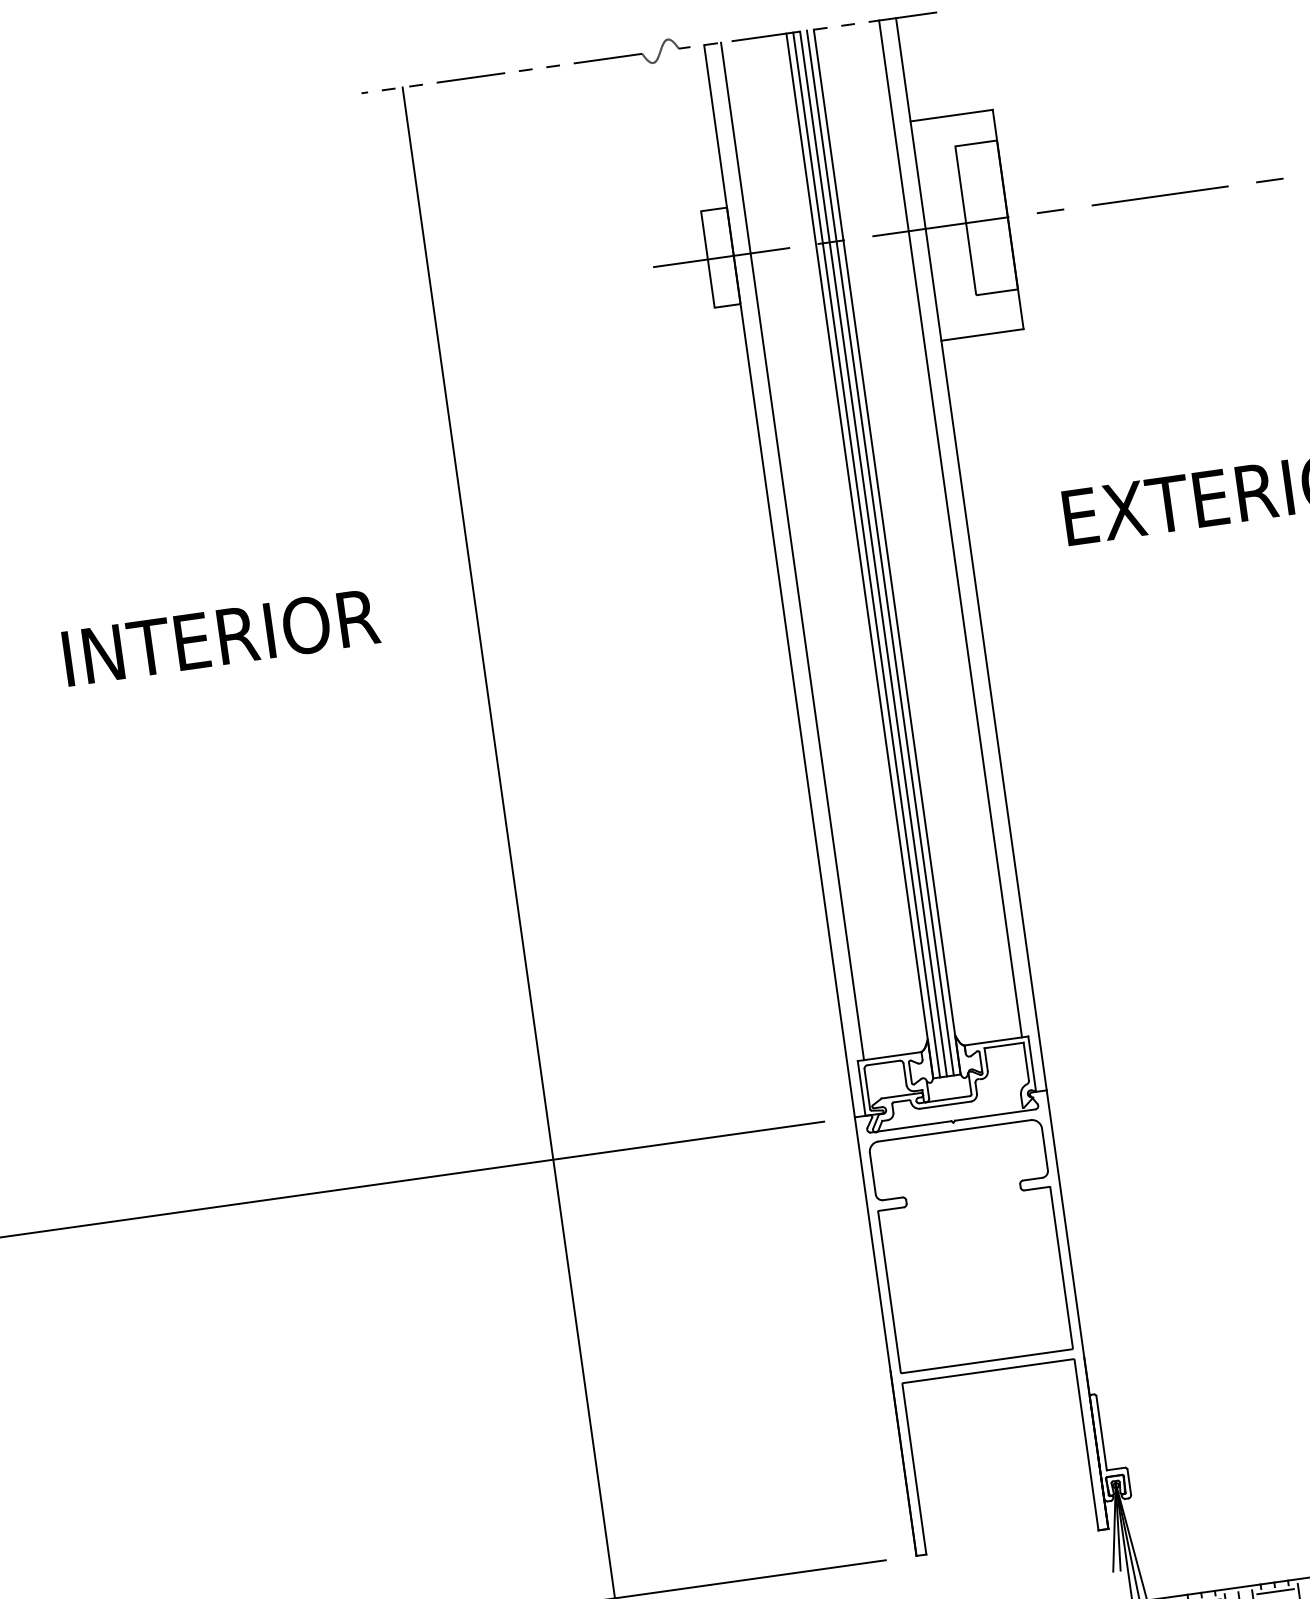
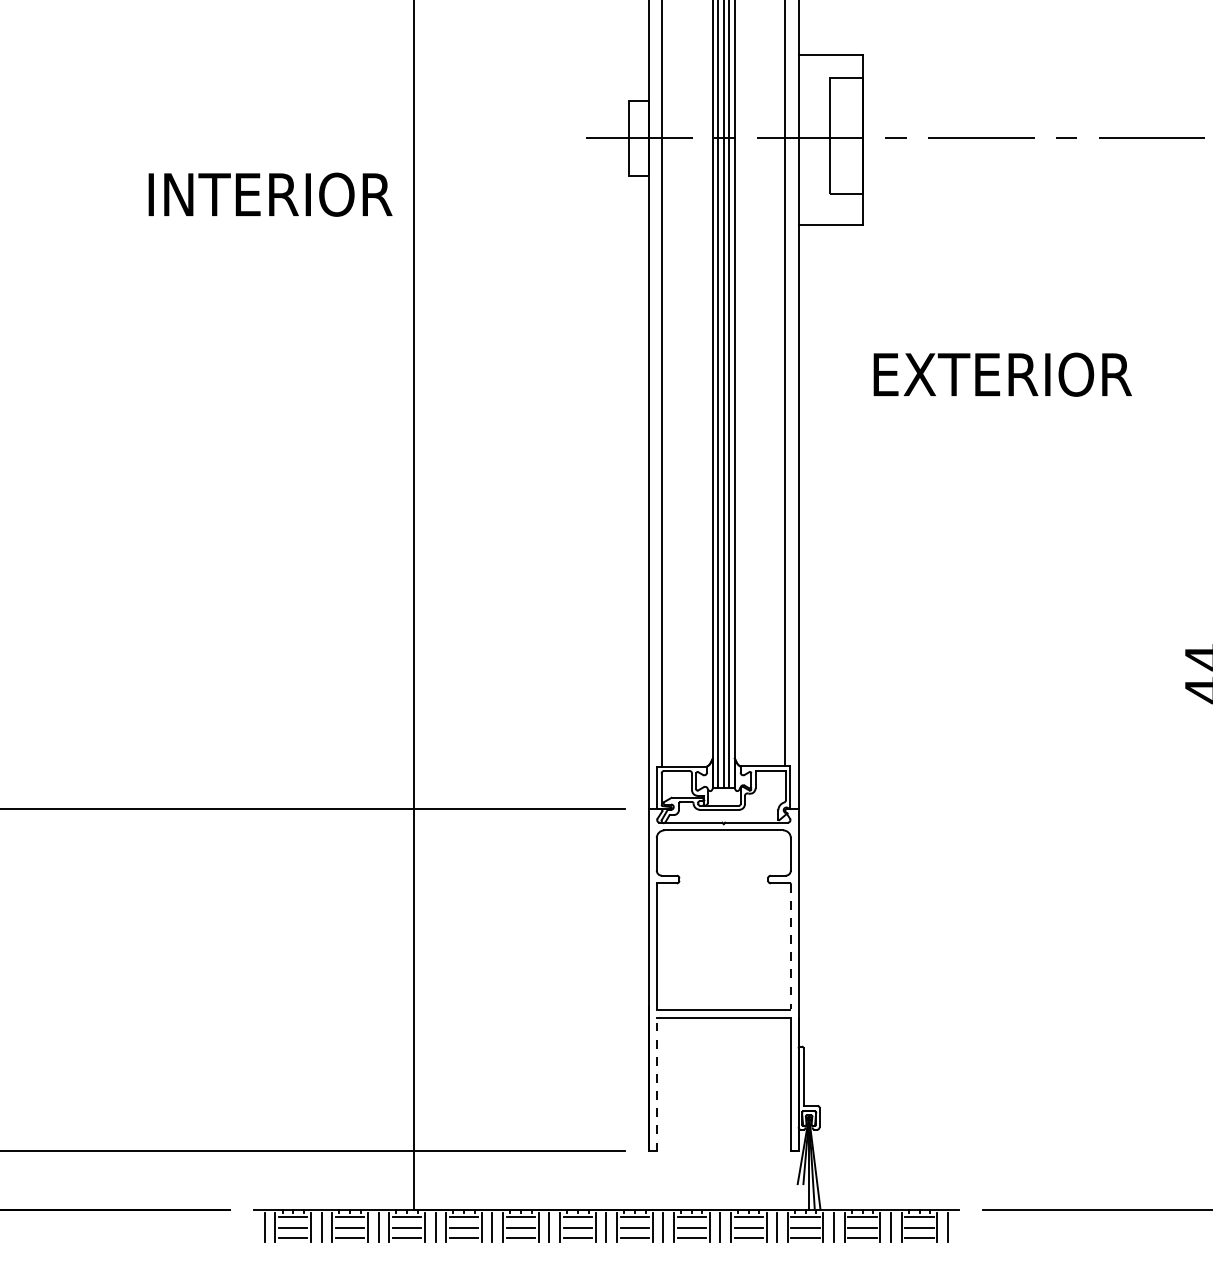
text: (221, 637) -> (270, 194), moved
line: (1061, 1267) -> (790, 946), solid -> dashed
line: (914, 1469) -> (656, 1084), solid -> dashed

